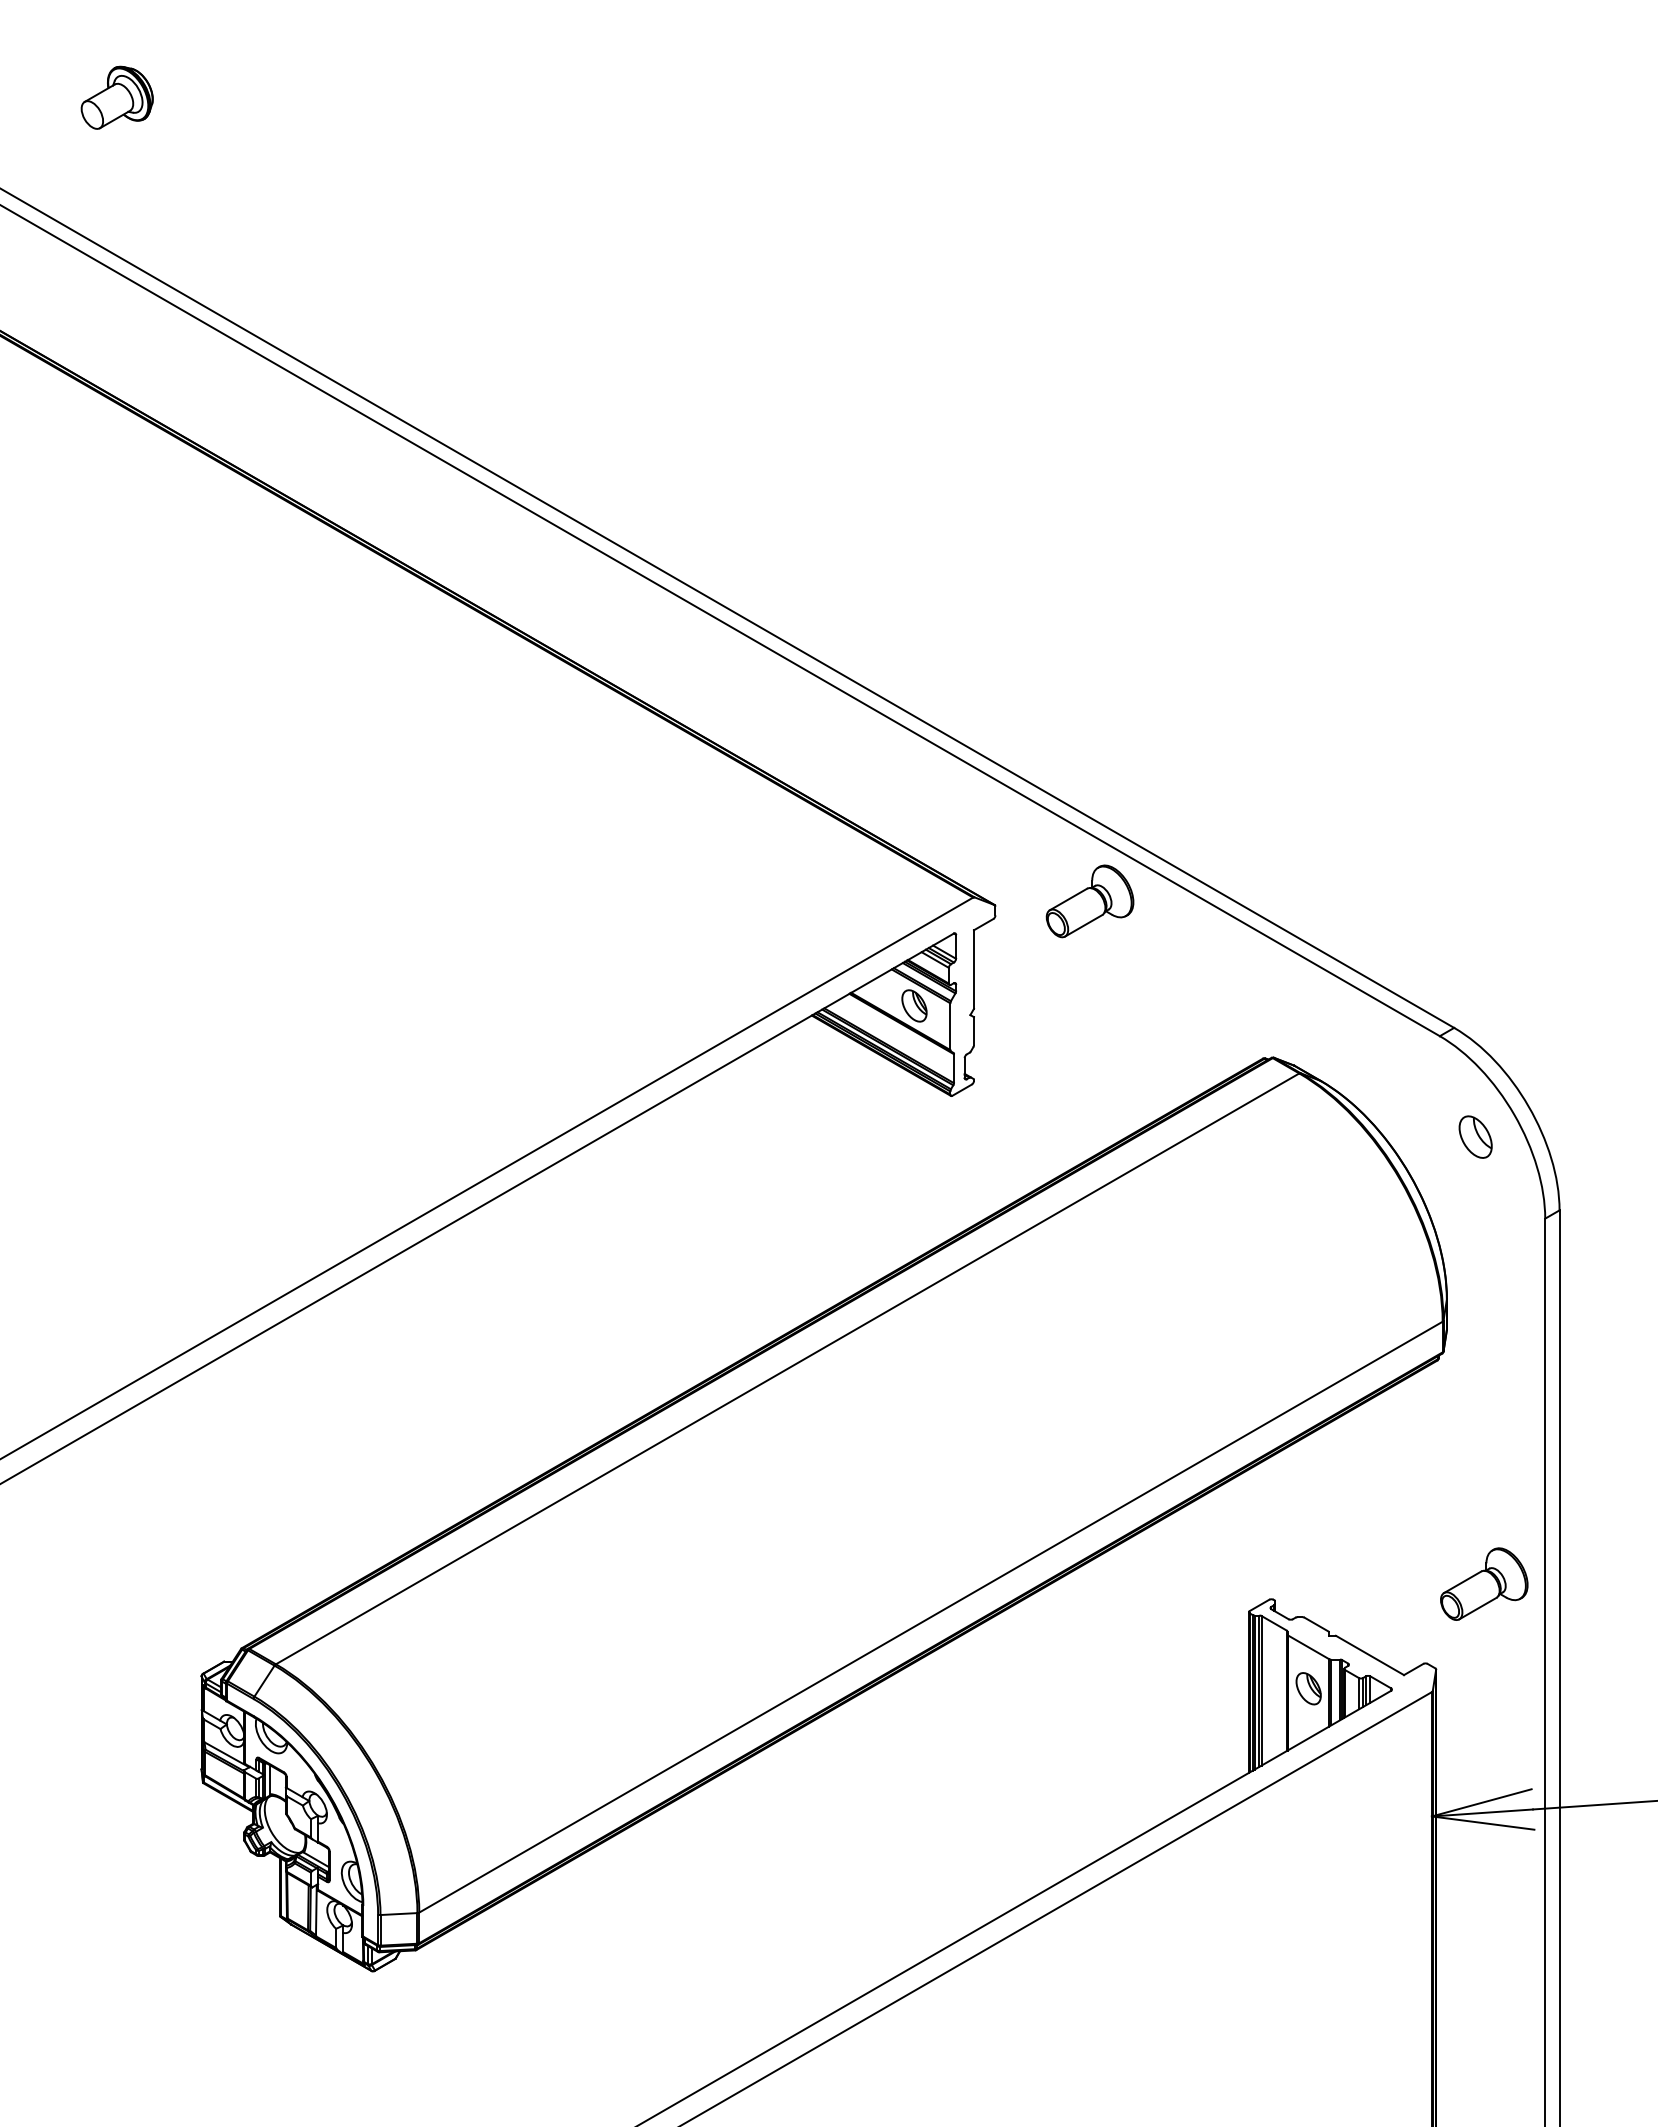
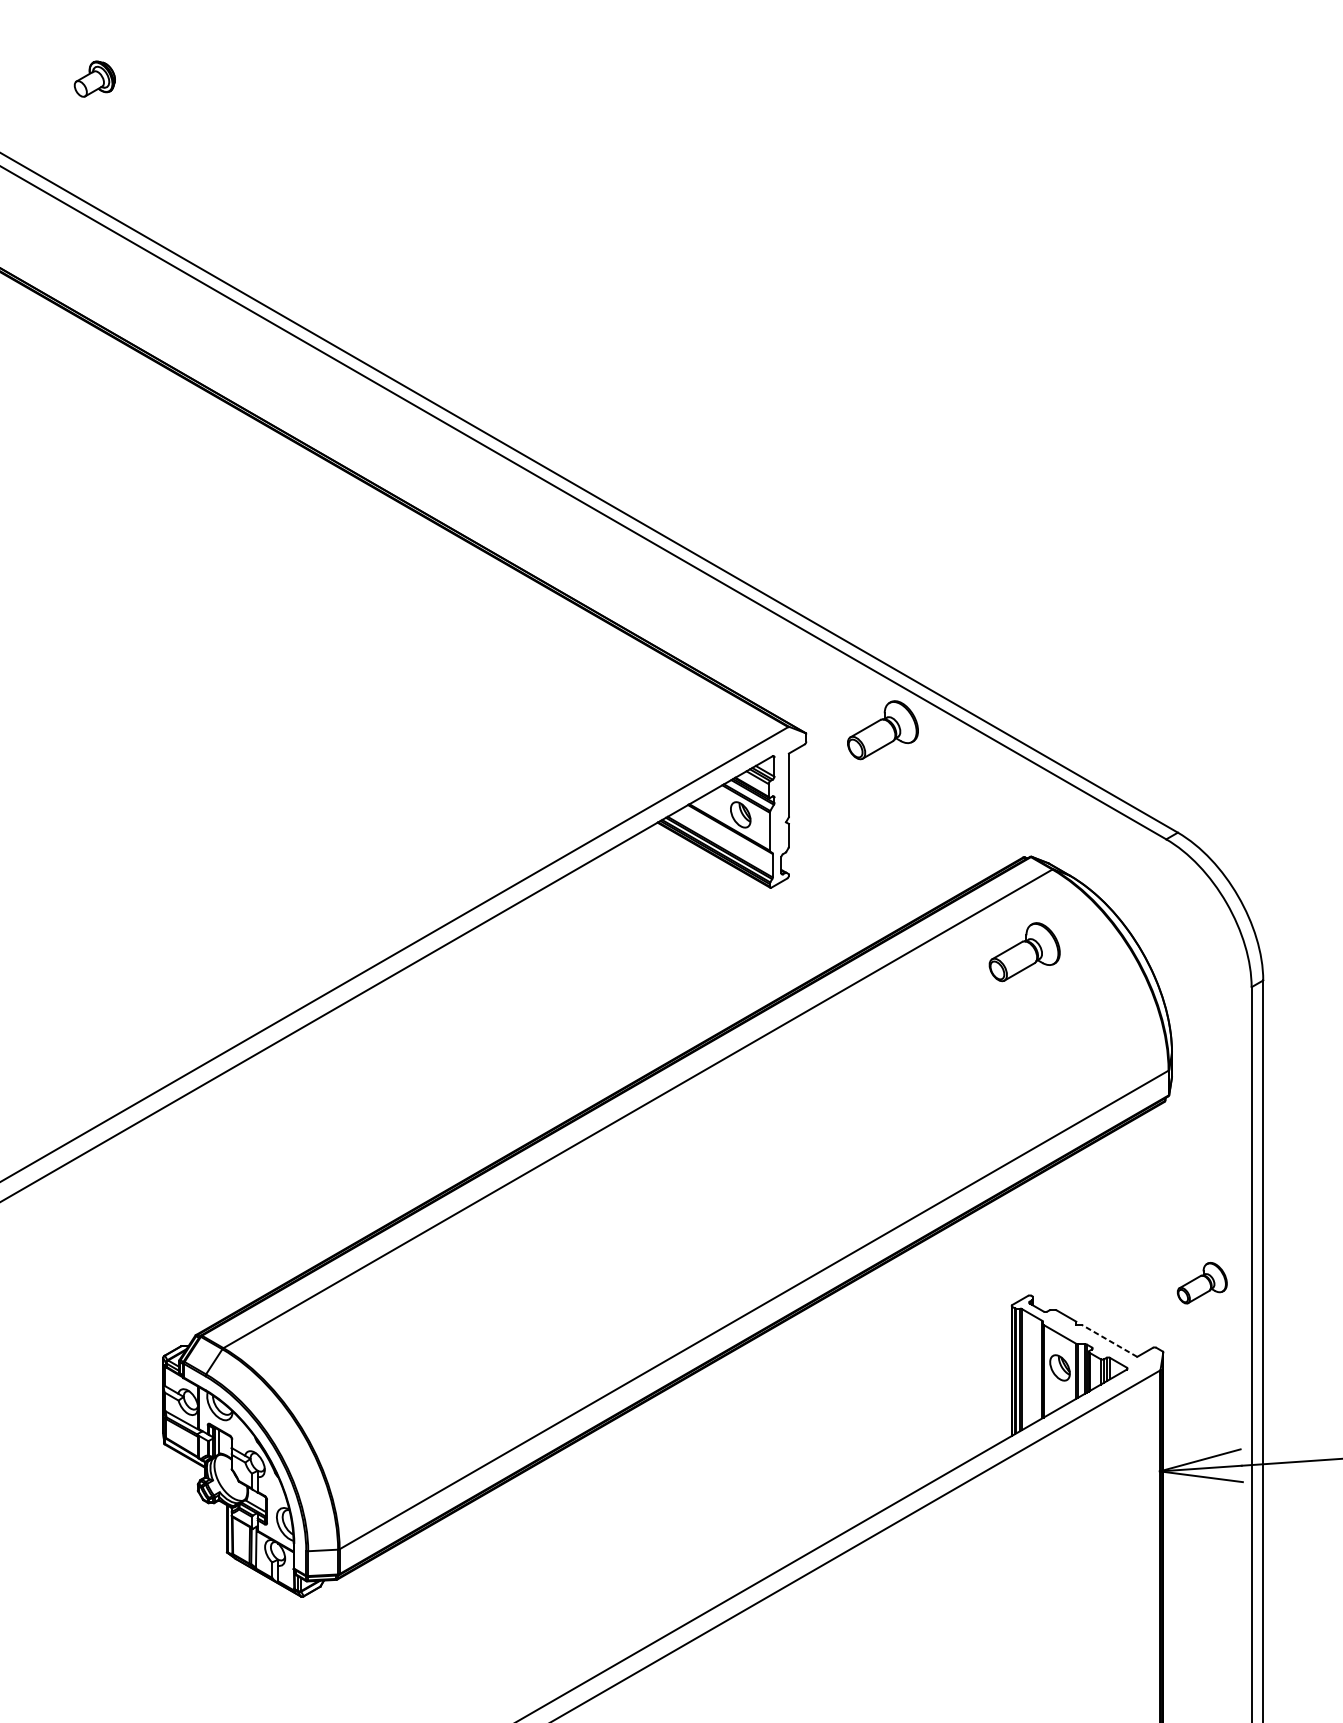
part: (116, 97) -> (94, 79), size x0.7
part: (1475, 1136) -> (1195, 920), removed
part: (1264, 1175) -> (1024, 952), added
part: (1484, 1583) -> (1202, 1282), size x0.7
line: (1369, 1655) -> (1109, 1341), solid -> dashed

